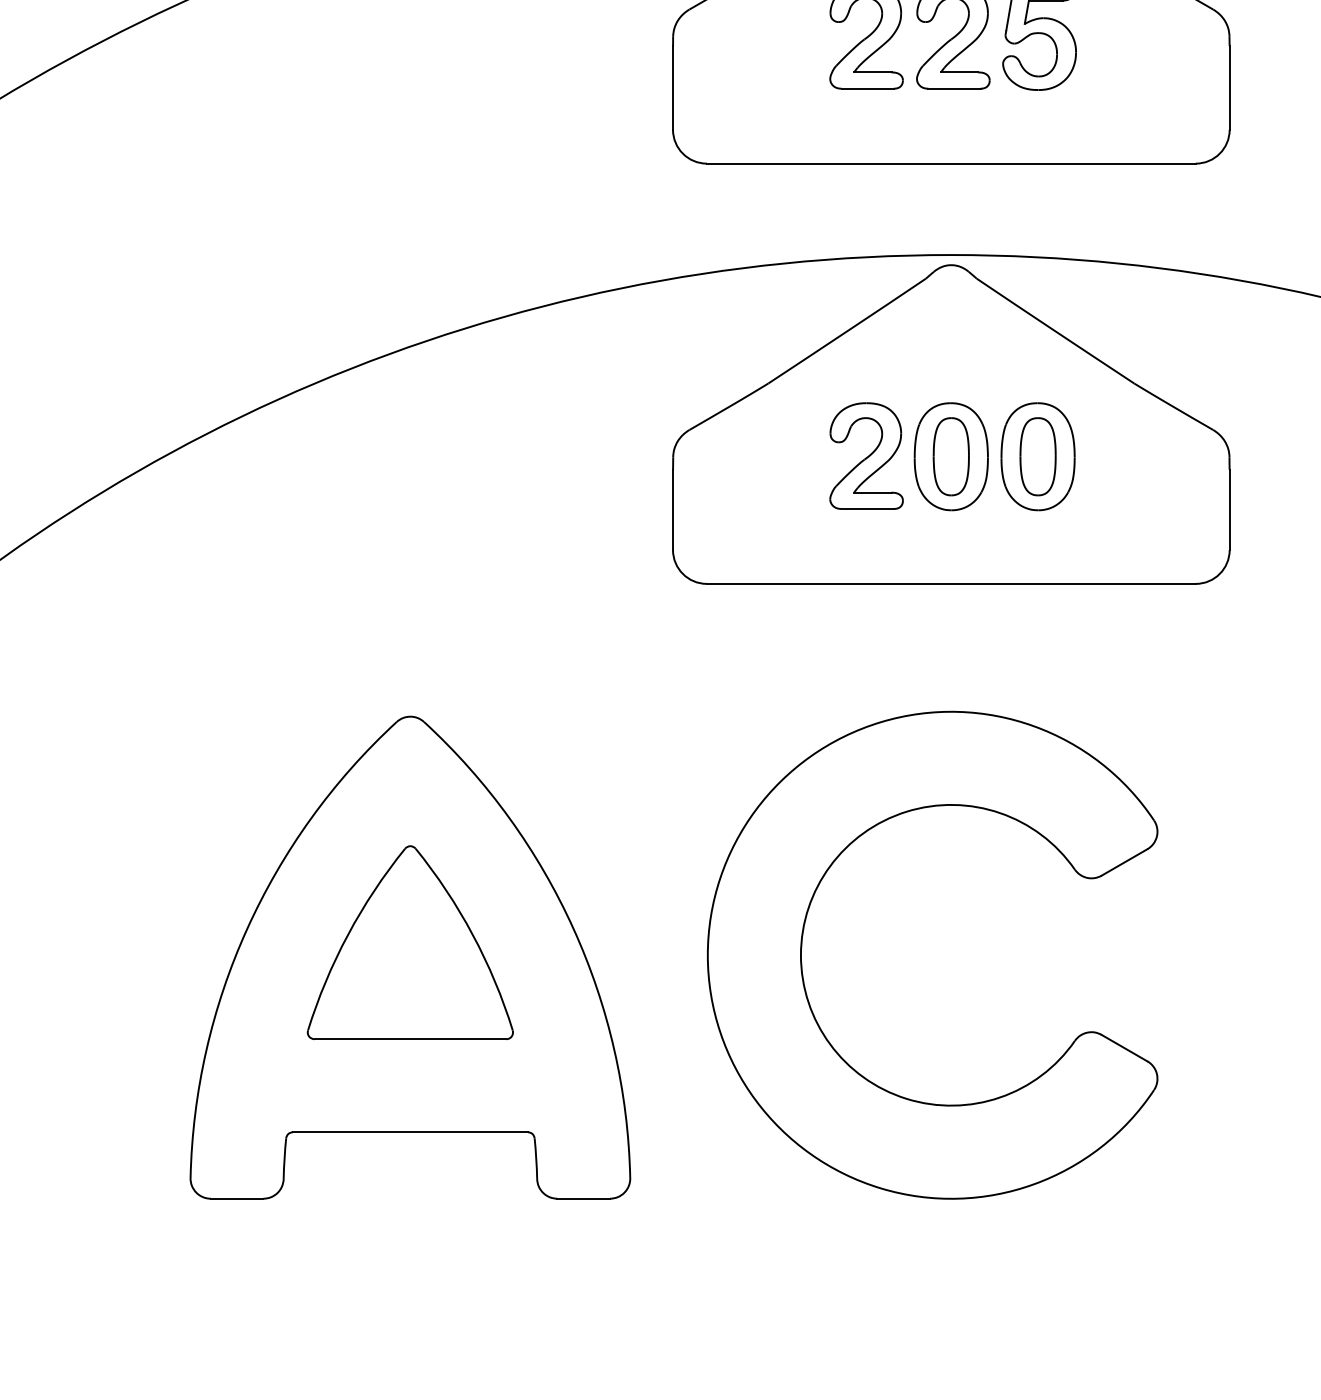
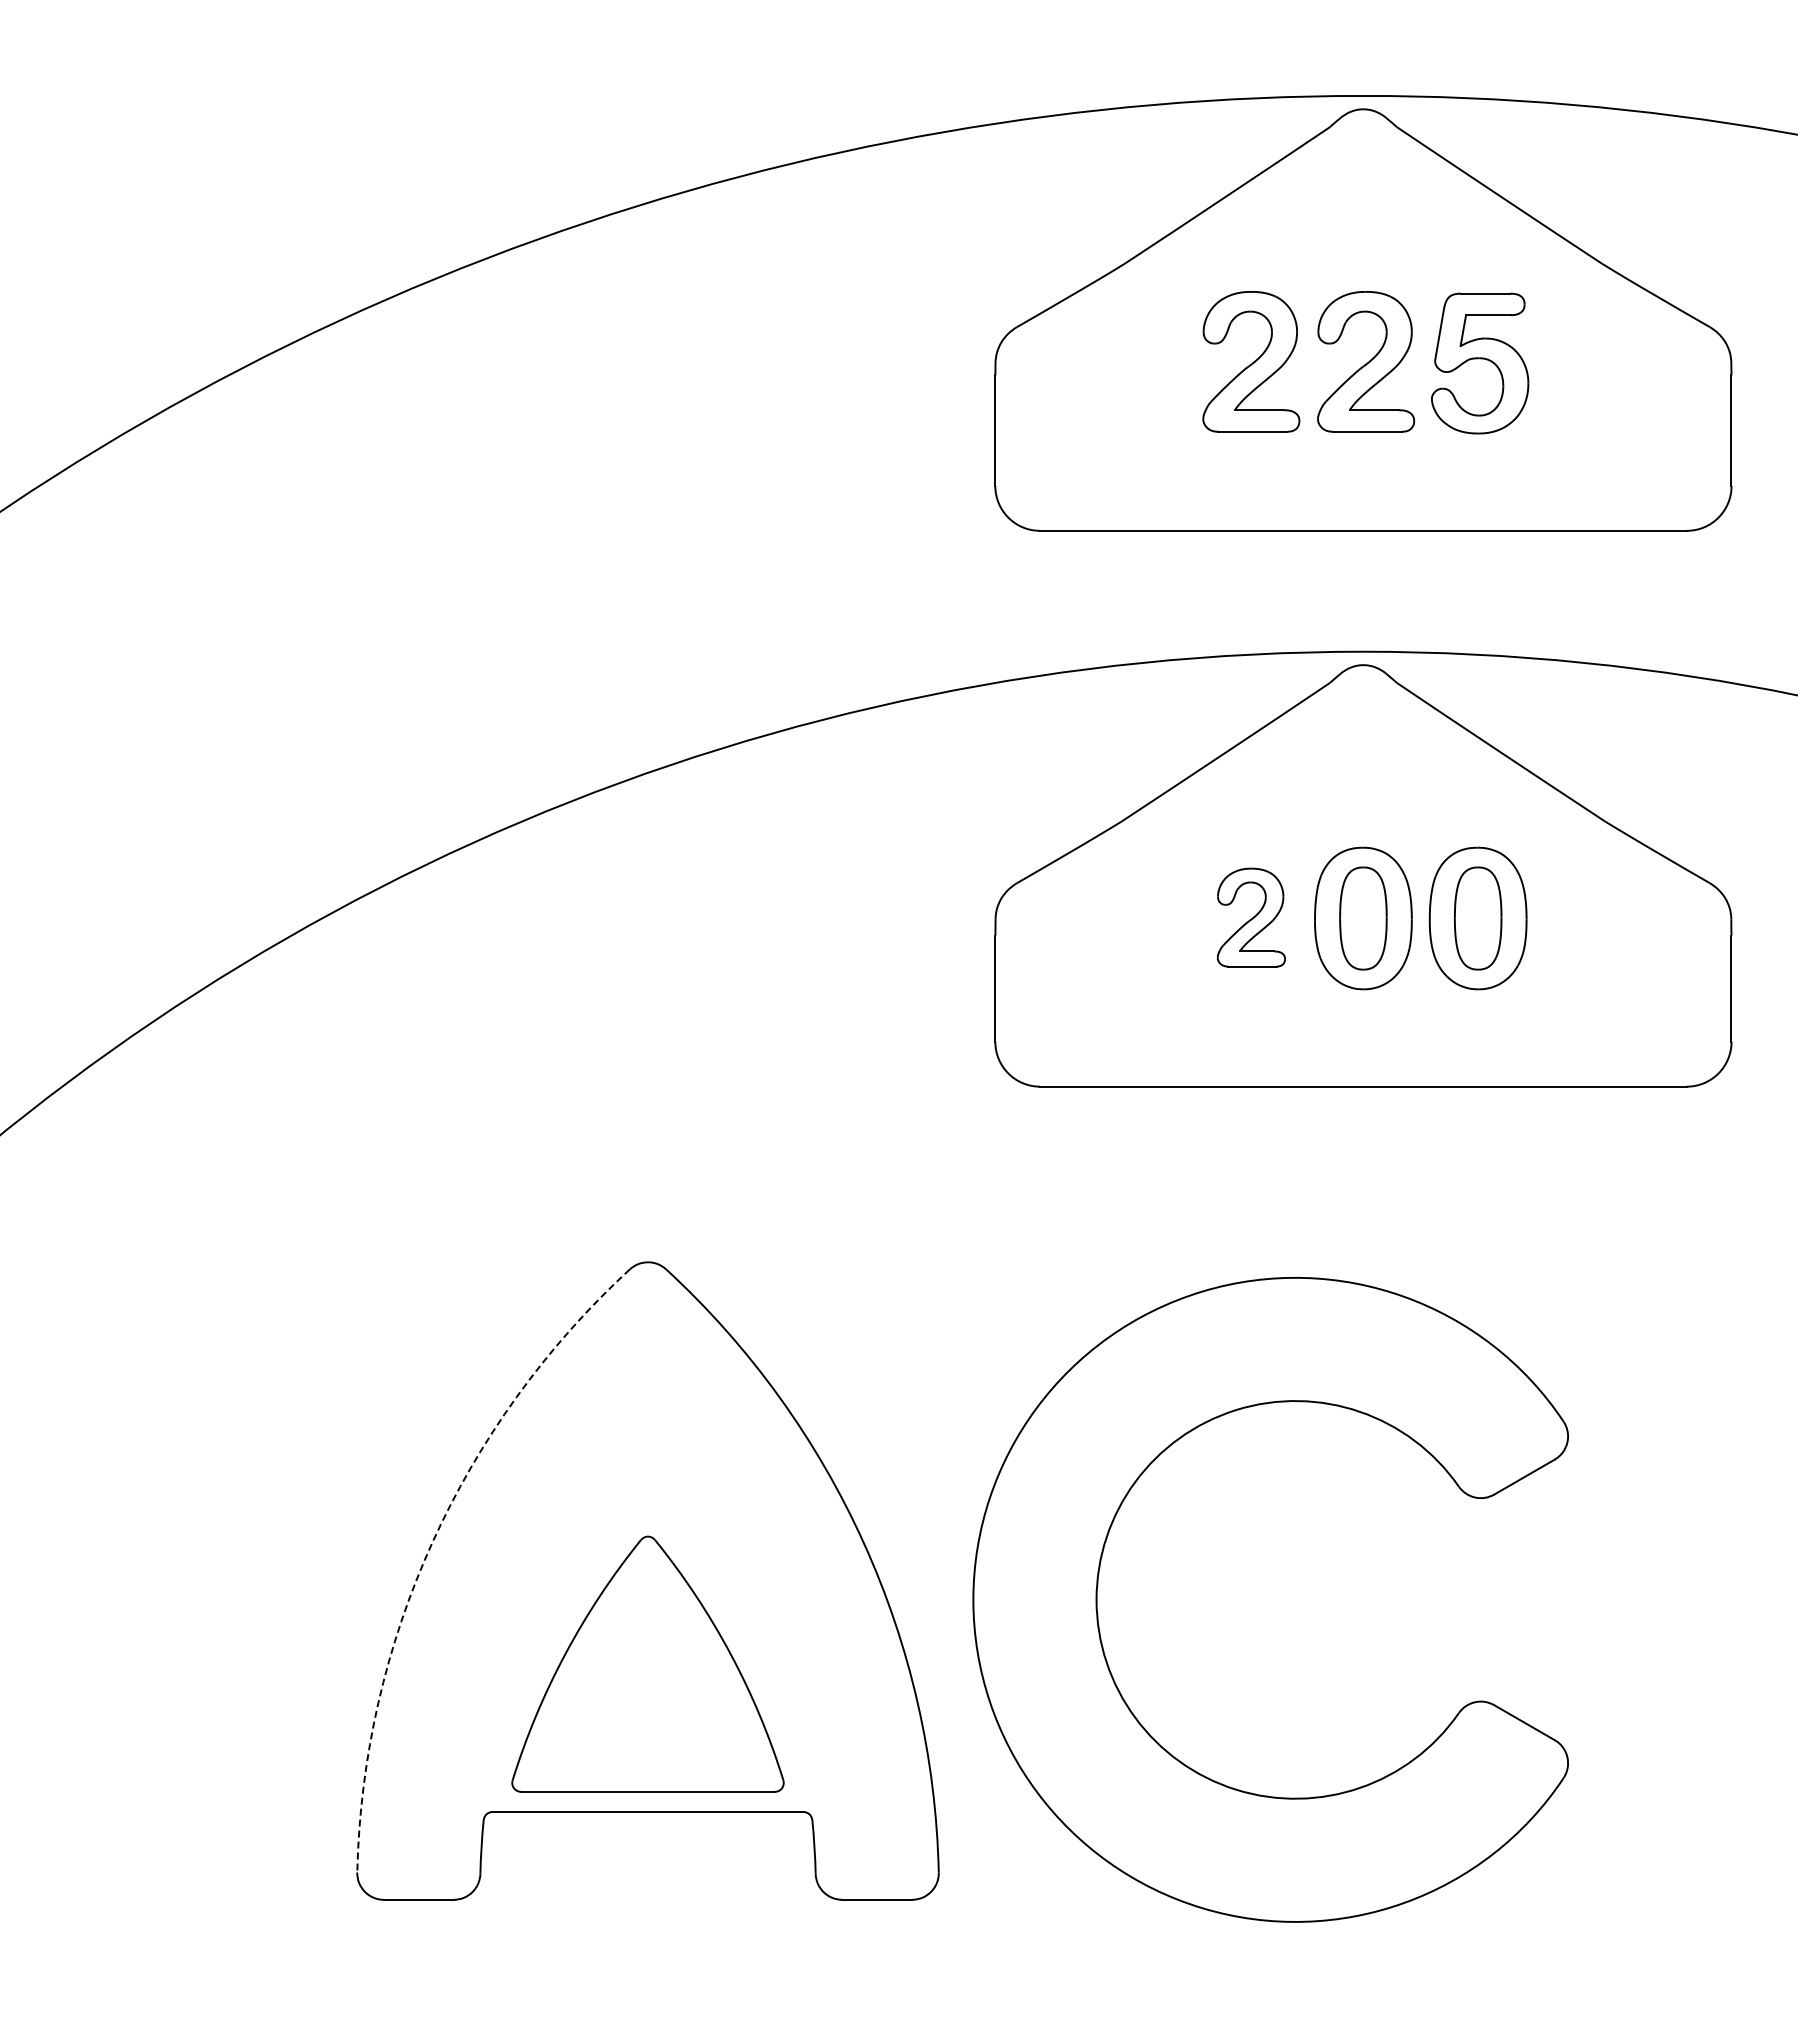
part: (866, 455) -> (1251, 917), size x0.7
arc: (247, 929) -> (432, 1543), solid -> dashed
part: (410, 942) -> (647, 1663), moved
part: (802, 944) -> (1098, 1585), moved

